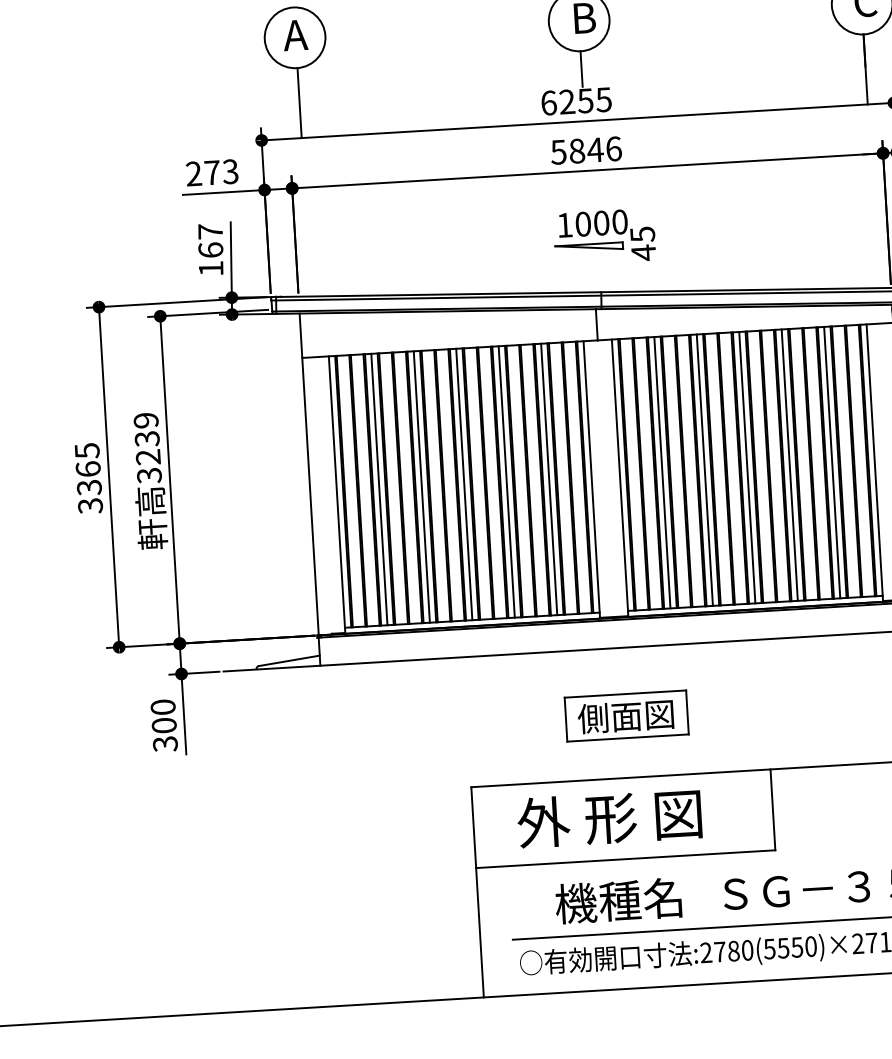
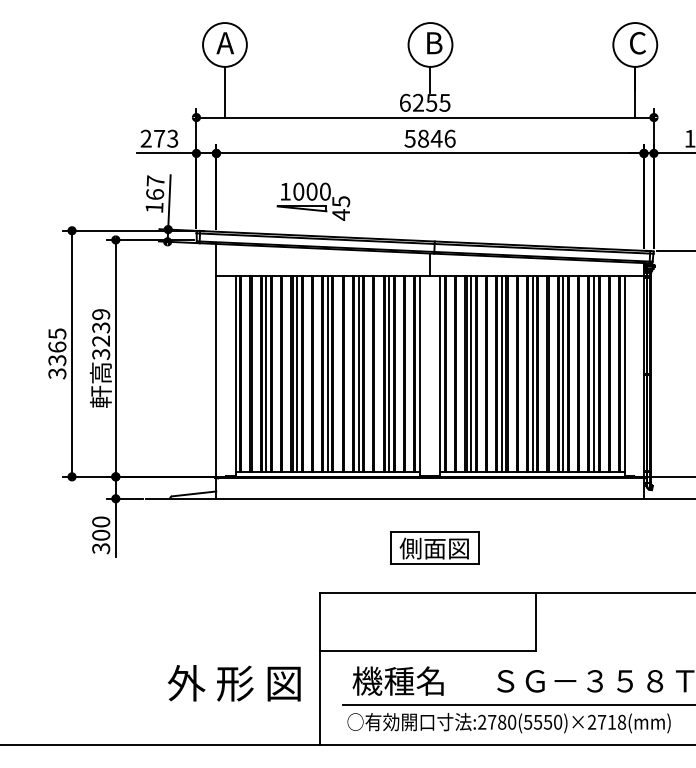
part: (604, 236) -> (313, 201), moved
text: (608, 818) -> (233, 683), moved
text: (617, 900) -> (397, 680), moved

